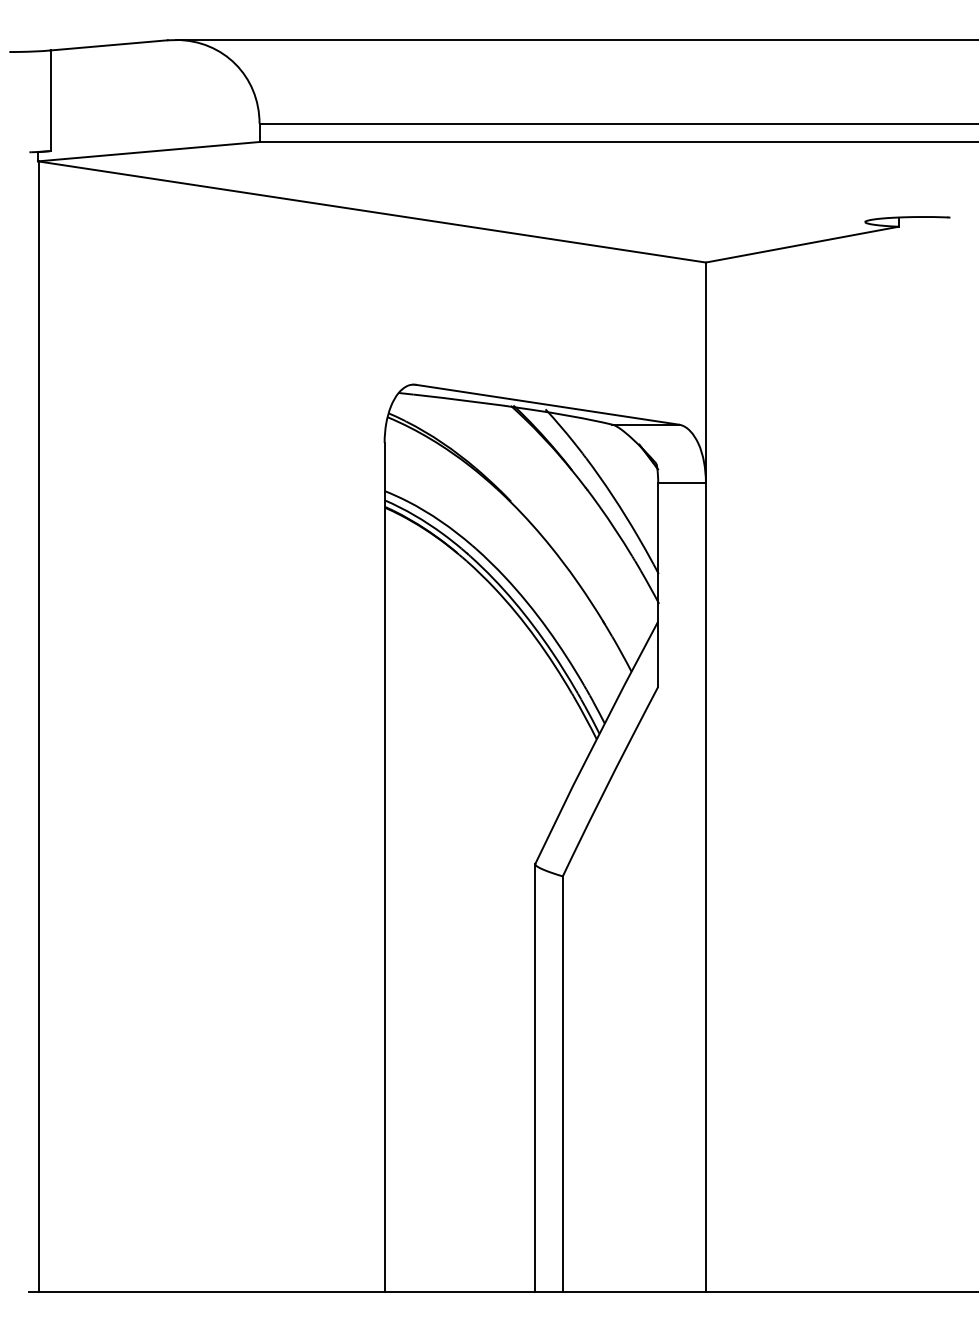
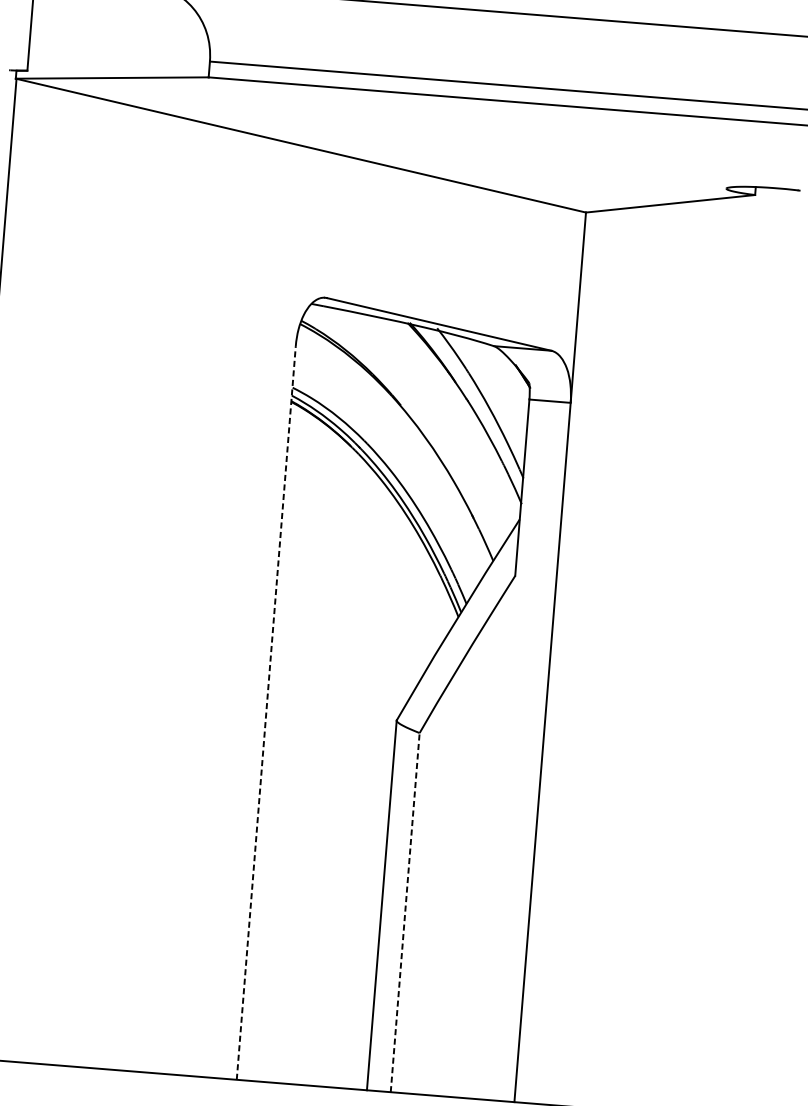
line: (384, 867) -> (266, 712), solid -> dashed
line: (562, 1084) -> (404, 912), solid -> dashed

